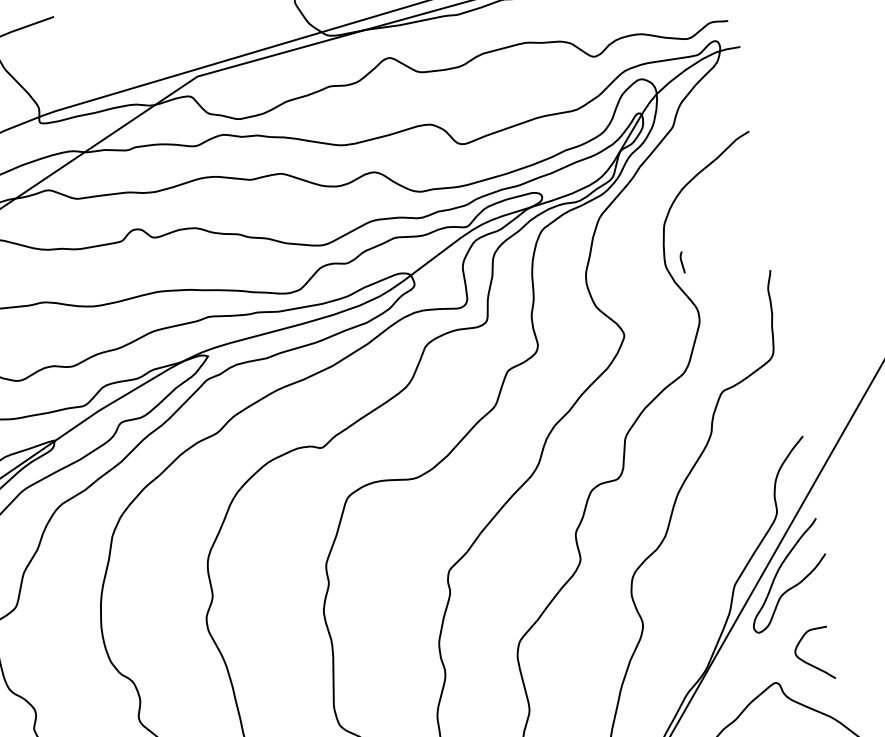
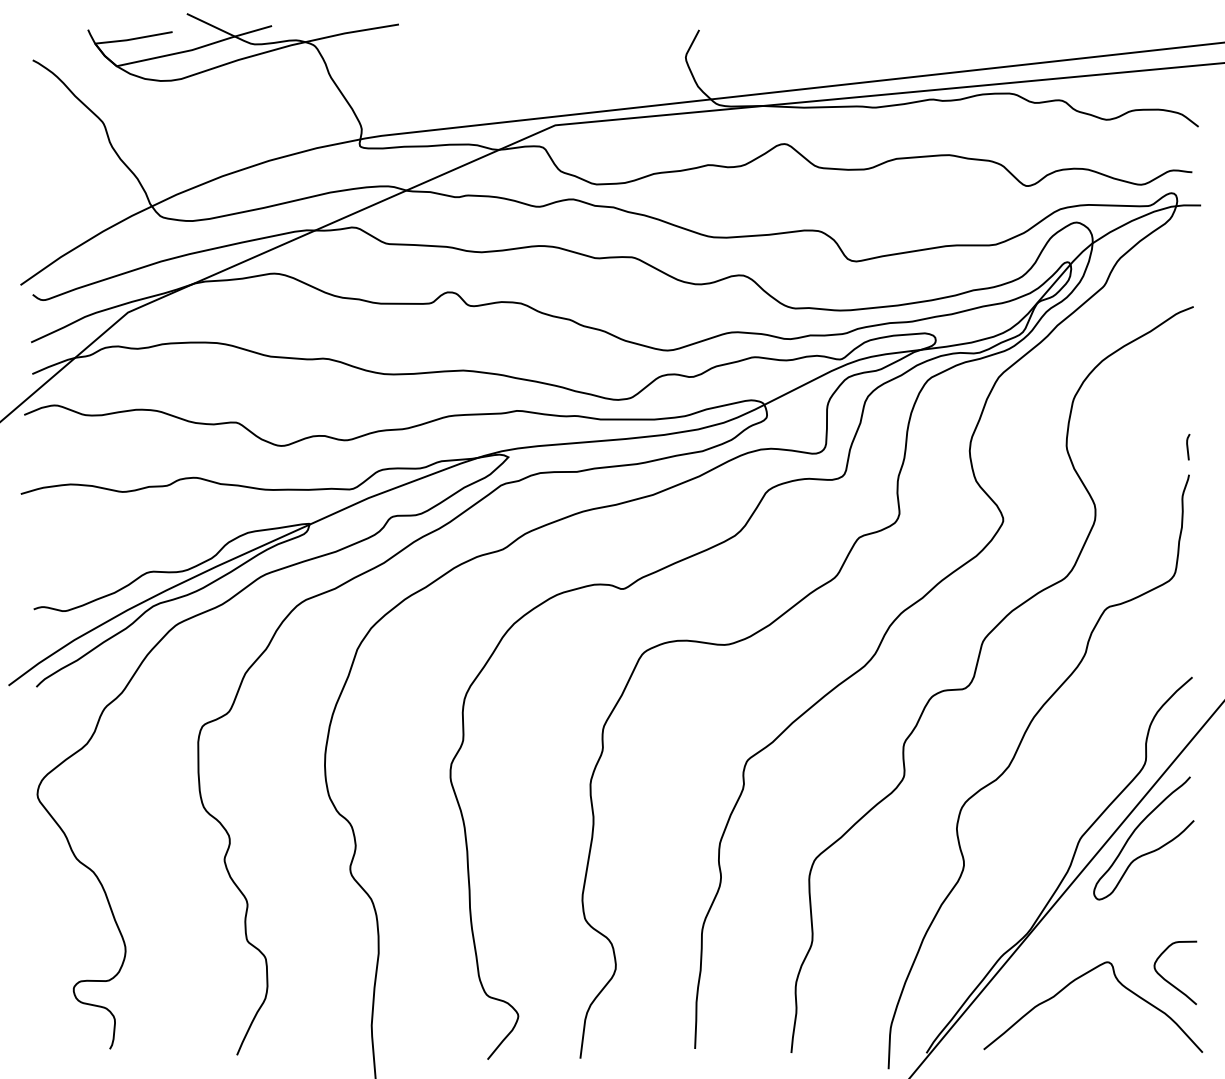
line: (682, 261) -> (1188, 446), moved
curve: (809, 663) -> (1169, 981), moved

